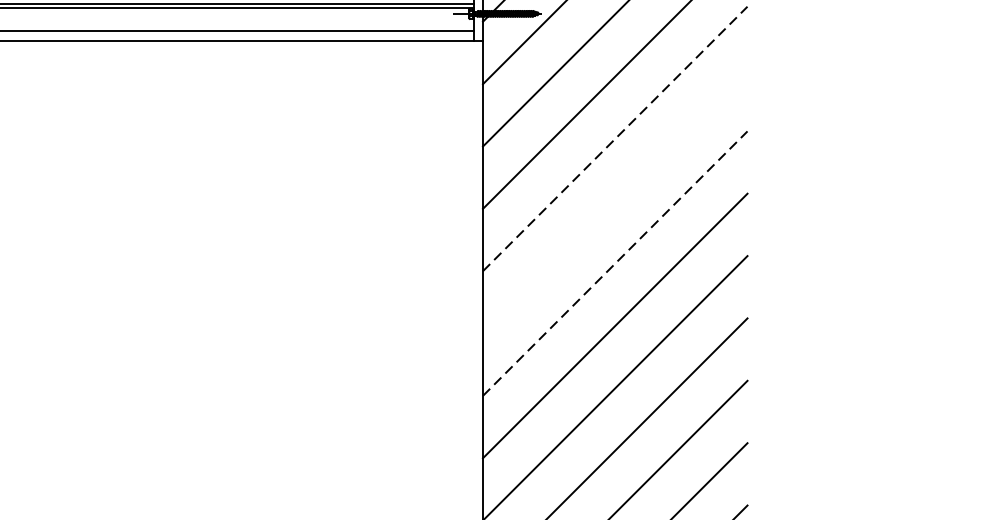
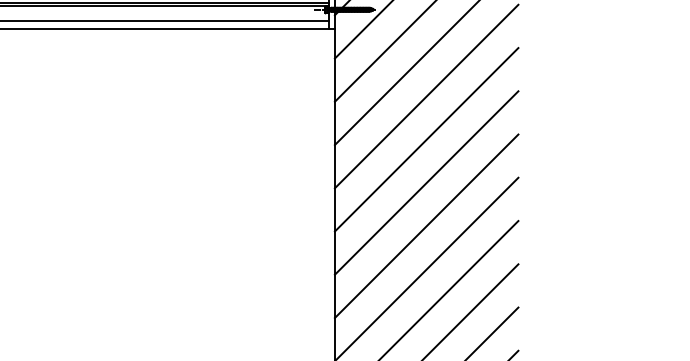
line: (614, 138) -> (426, 96), dashed -> solid
line: (614, 200) -> (426, 139), added
line: (614, 264) -> (426, 183), dashed -> solid

